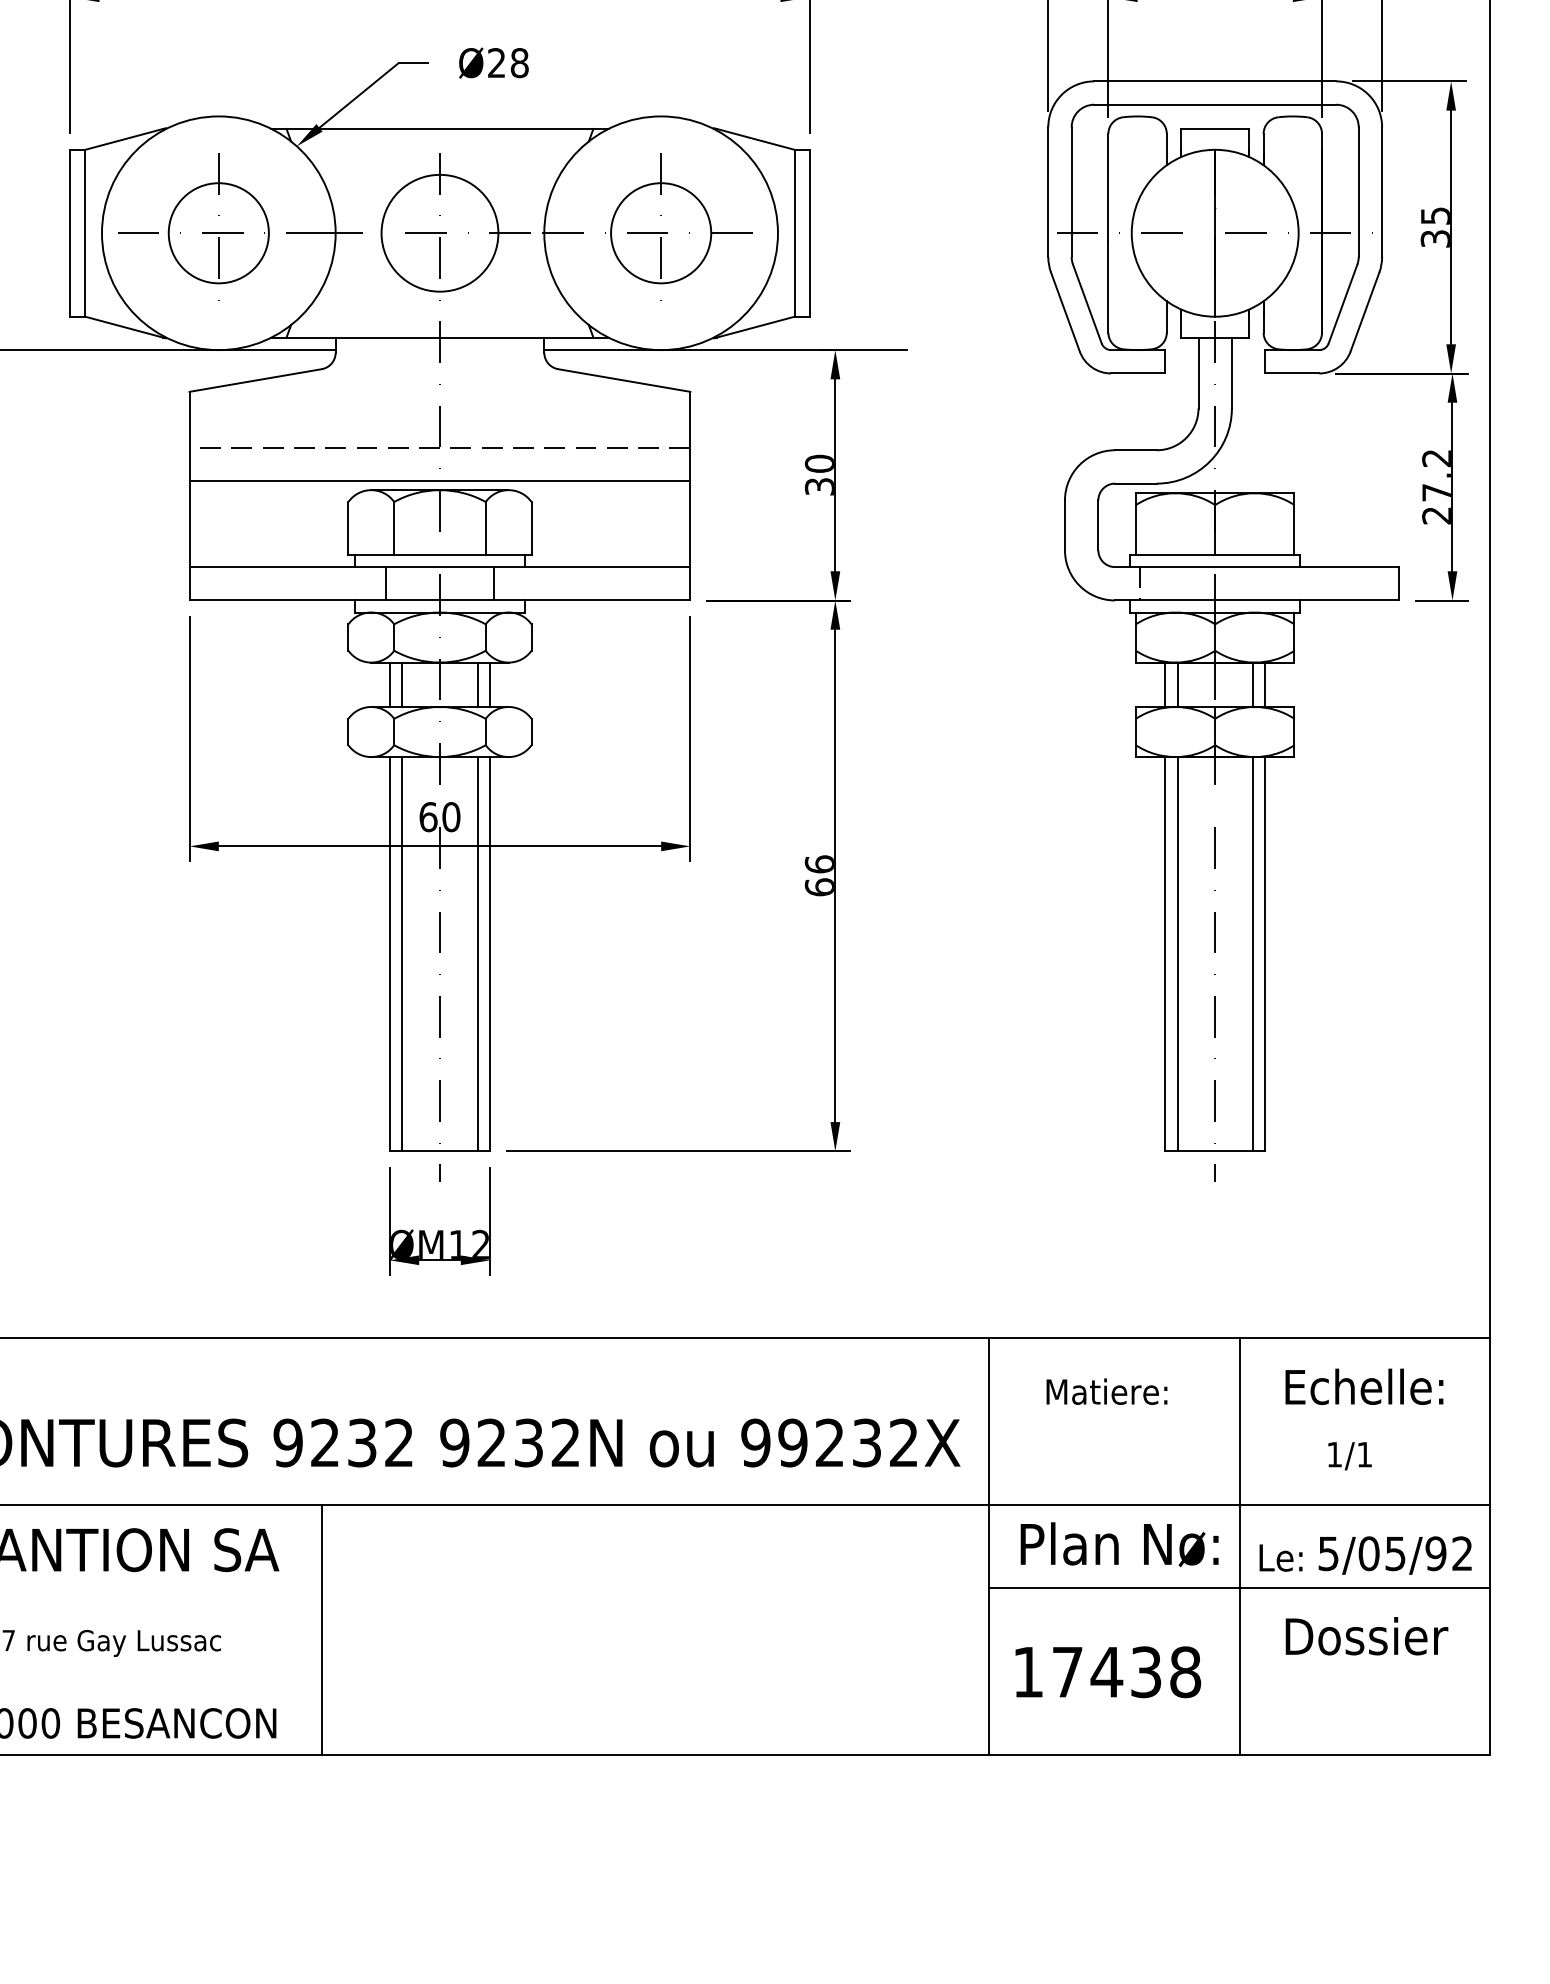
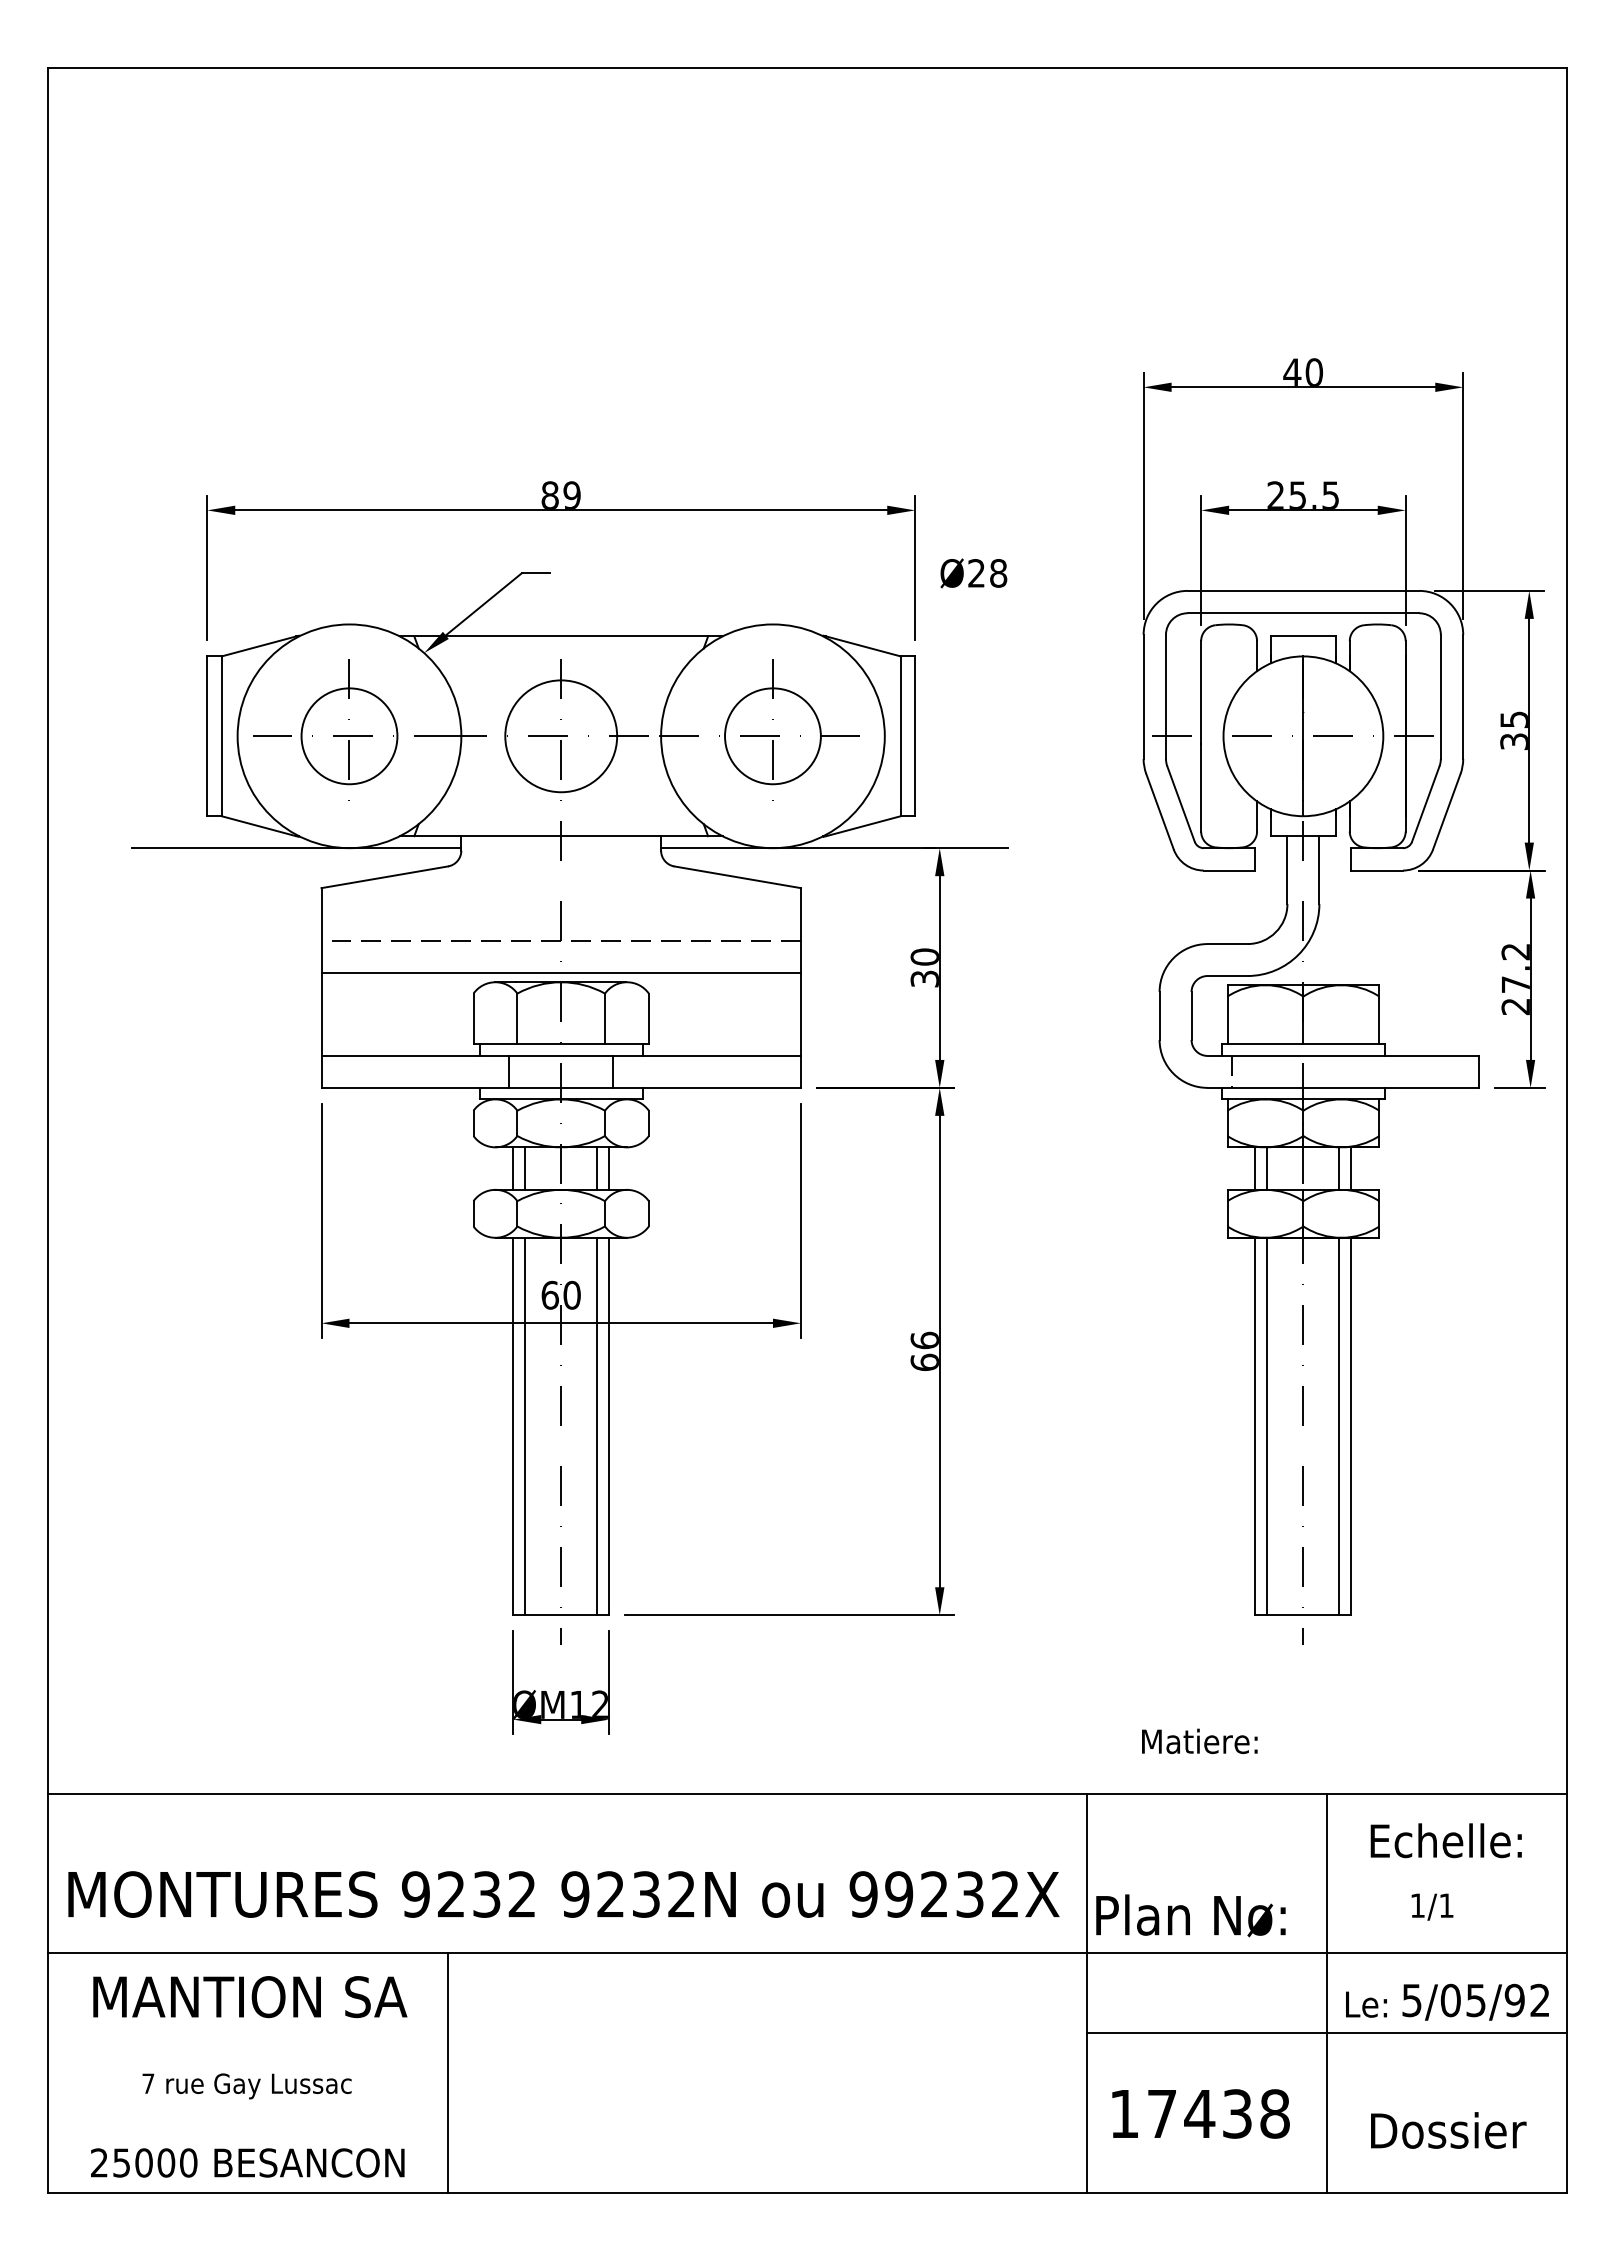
text: (493, 63) -> (973, 573), moved
text: (1106, 1390) -> (1199, 1740), moved
text: (1119, 1544) -> (1190, 1915), moved
text: (1366, 1636) -> (1448, 2130), moved

